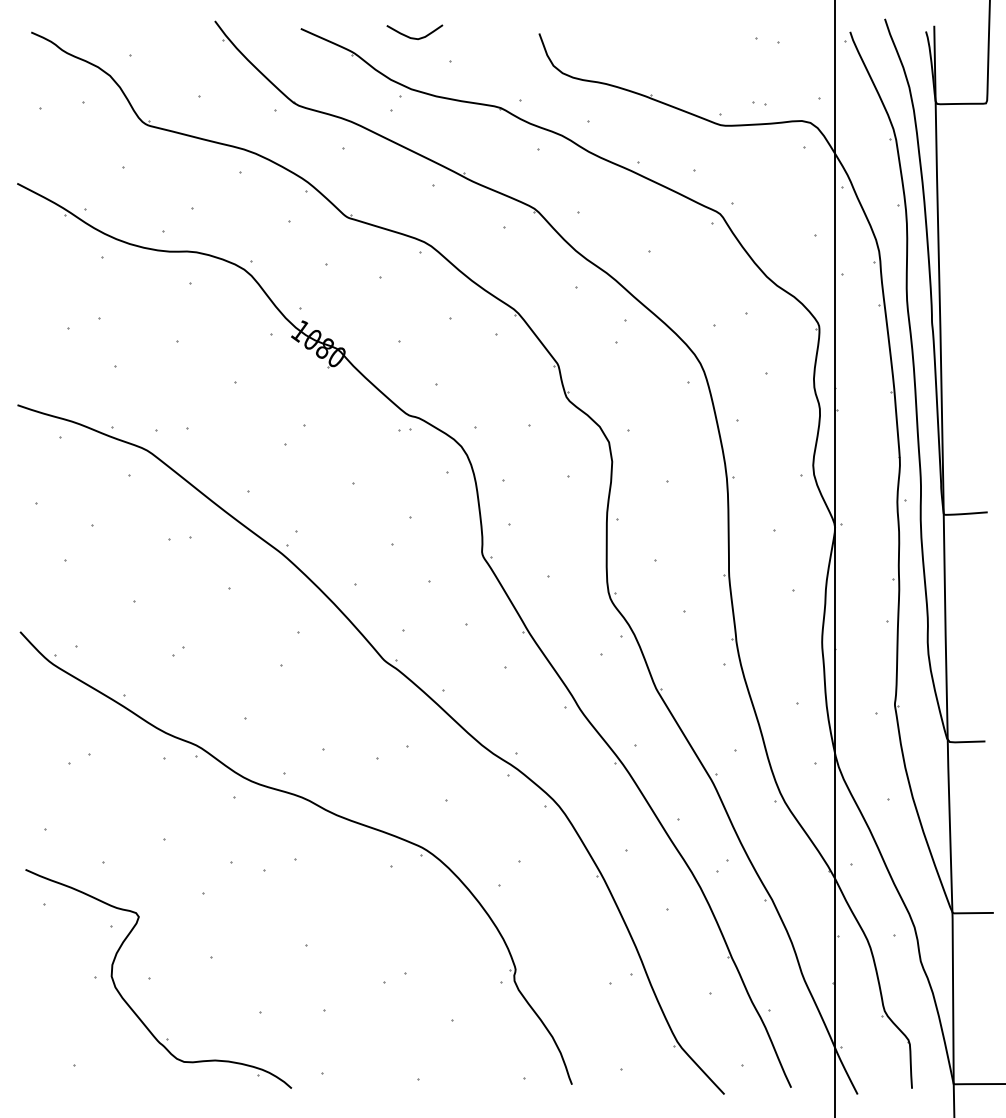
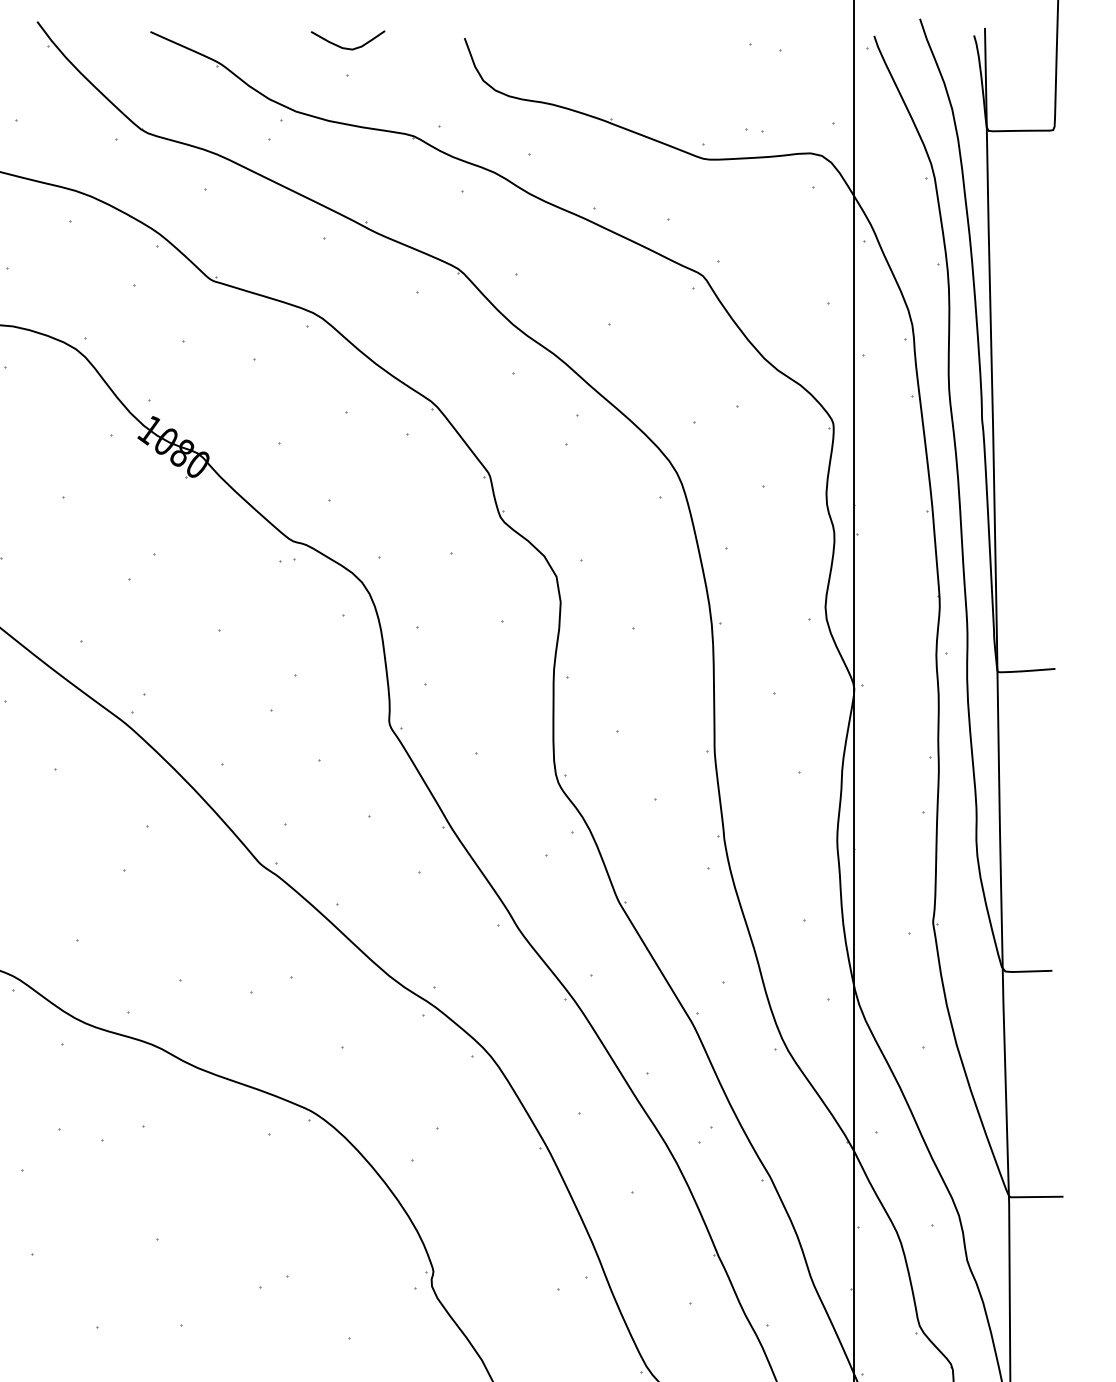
curve: (414, 37) -> (347, 47), moved

